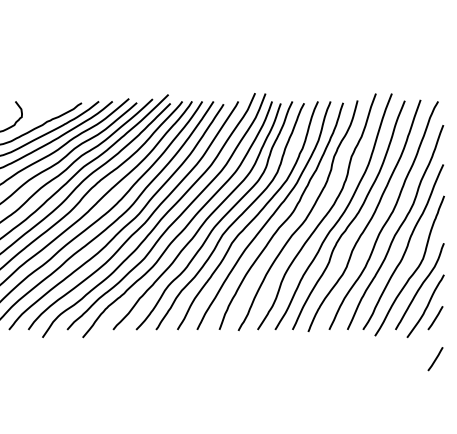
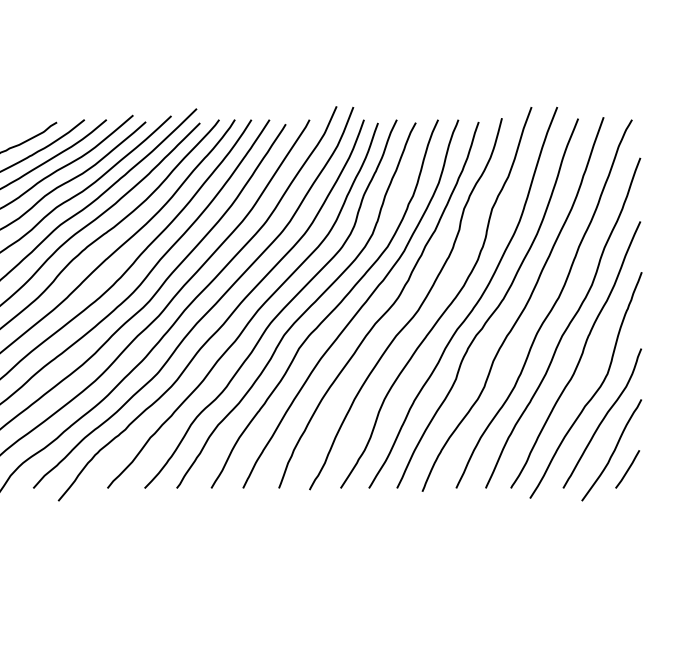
line: (435, 359) -> (627, 536), removed

